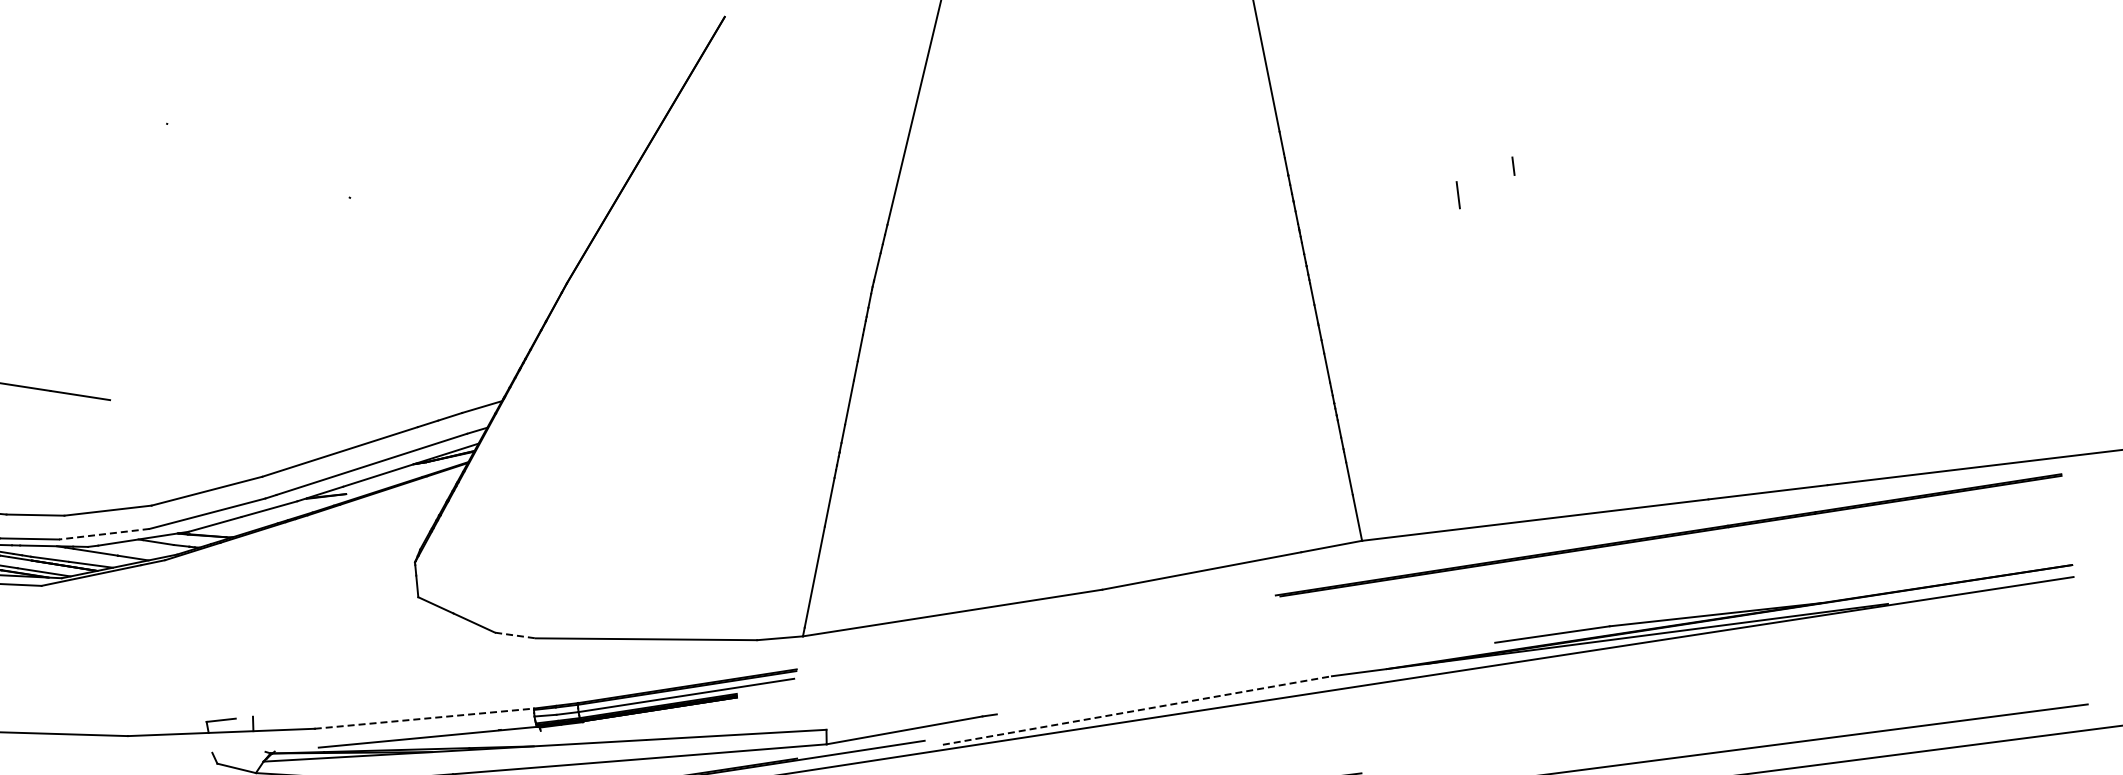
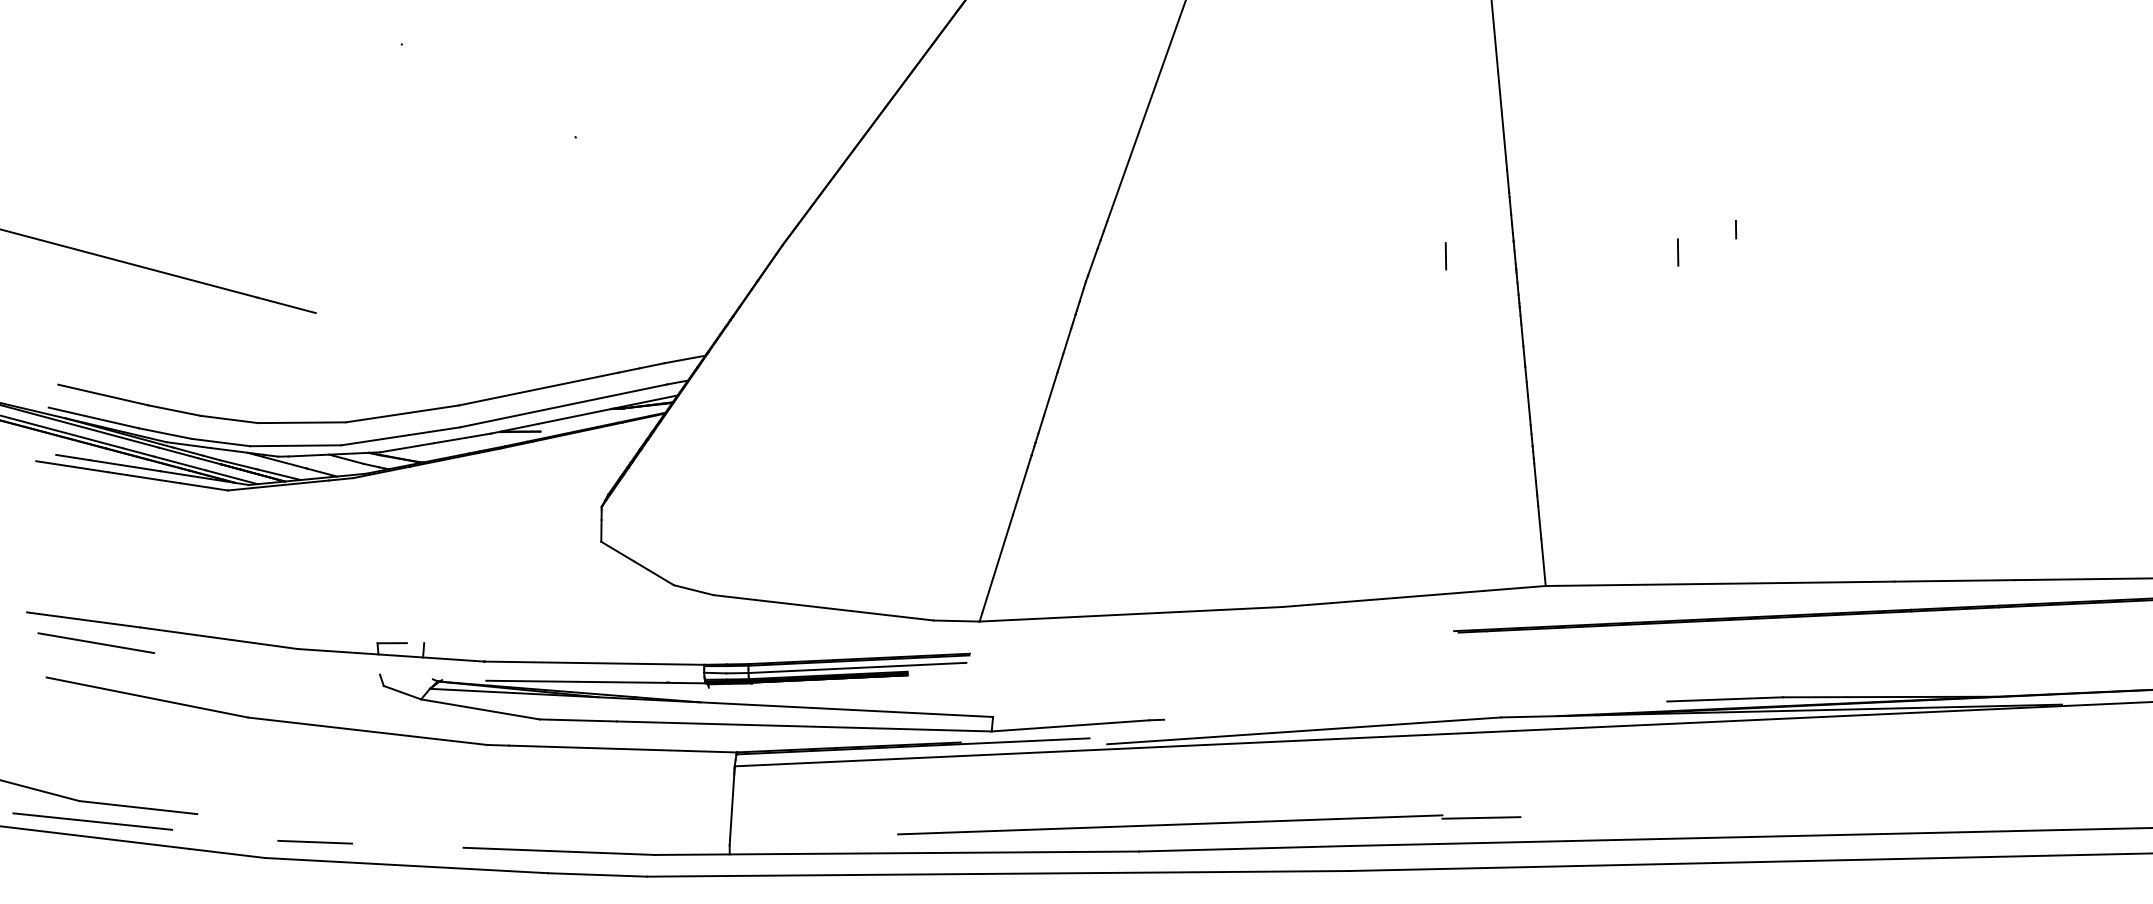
line: (1227, 223) -> (1445, 256), added
line: (104, 533) -> (295, 445), dashed -> solid
line: (516, 635) -> (694, 590), dashed -> solid
line: (1137, 710) -> (1304, 730), dashed -> solid
line: (424, 718) -> (594, 663), dashed -> solid

